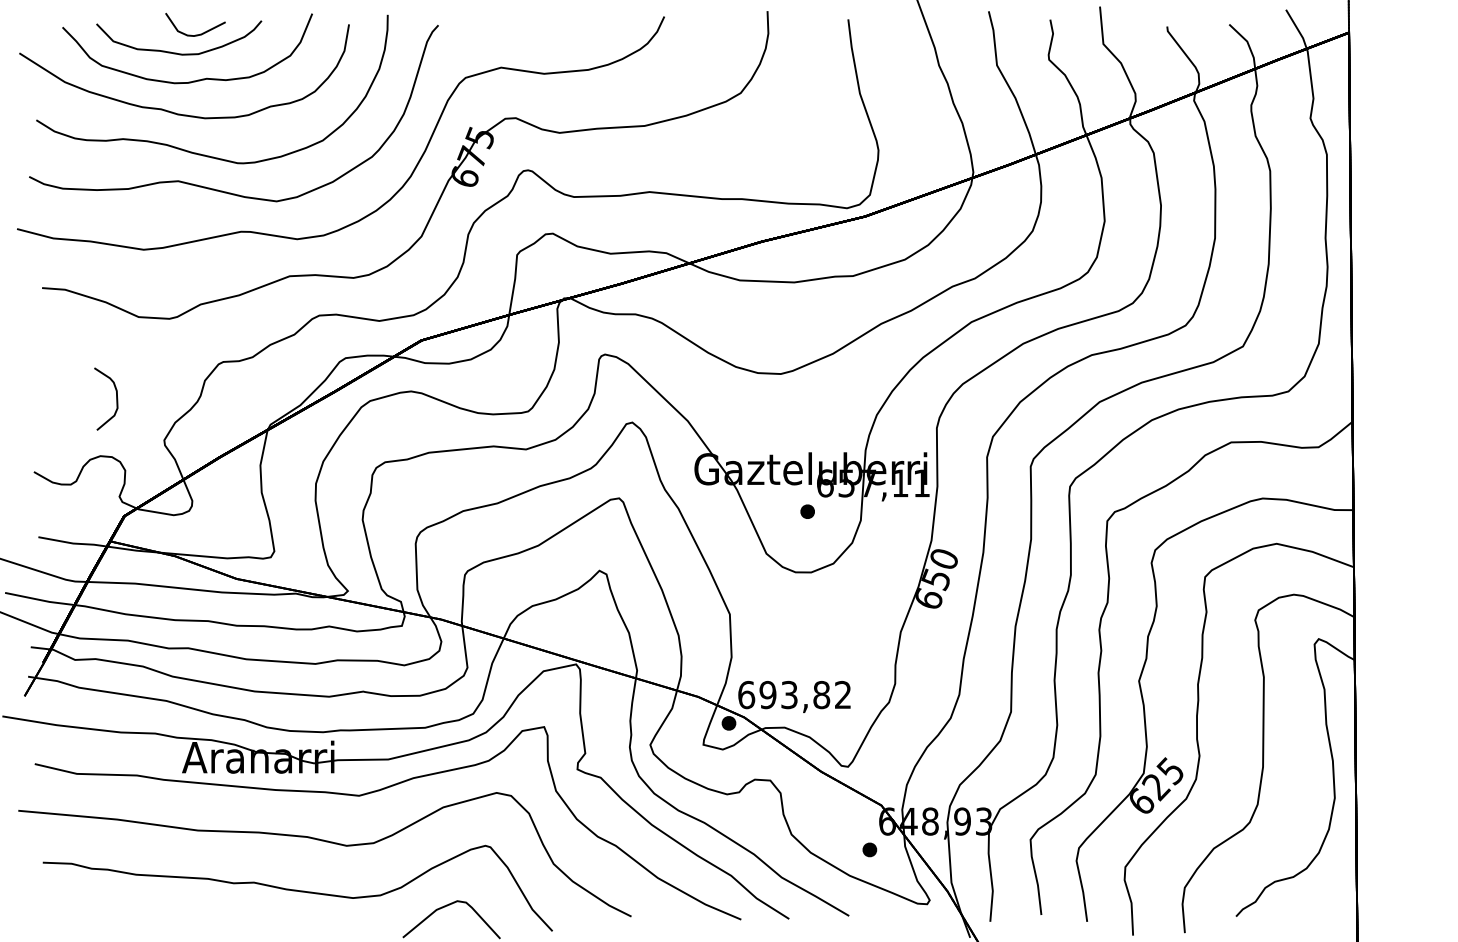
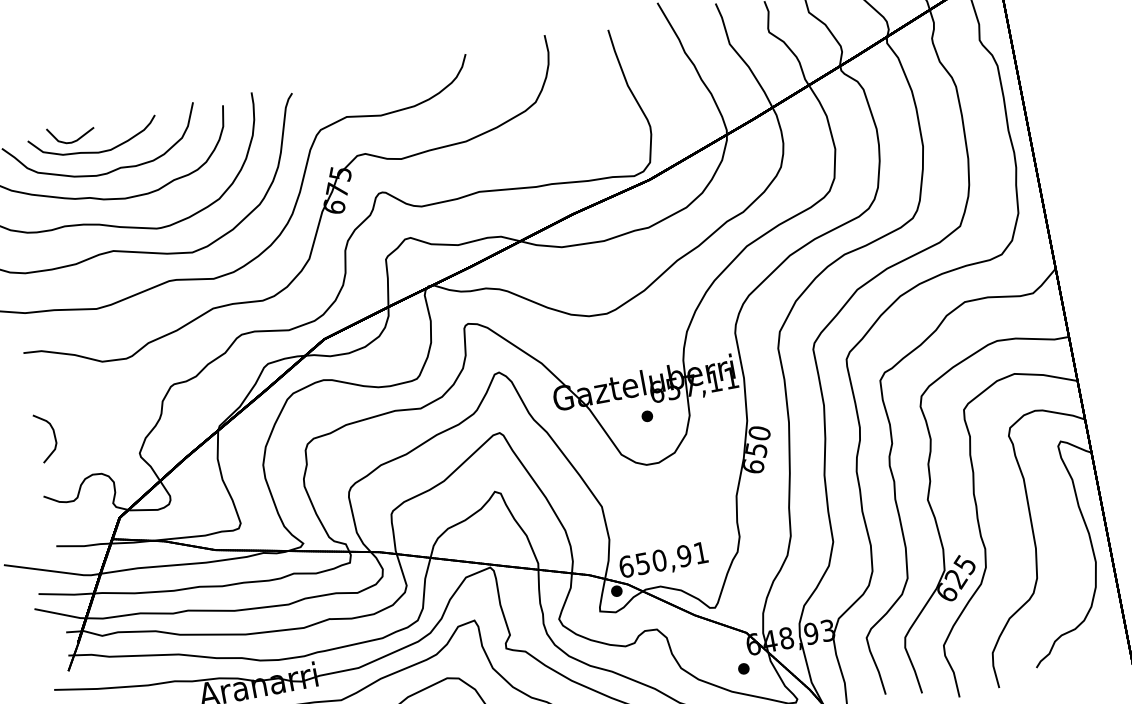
curve: (195, 34) -> (72, 141), moved
curve: (116, 398) -> (54, 435), moved
text: (804, 694) -> (671, 558), 693,82 -> 650,91

